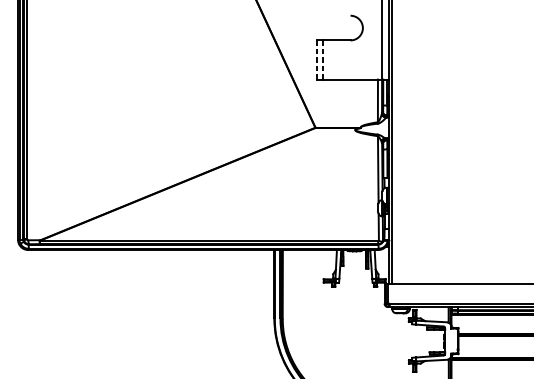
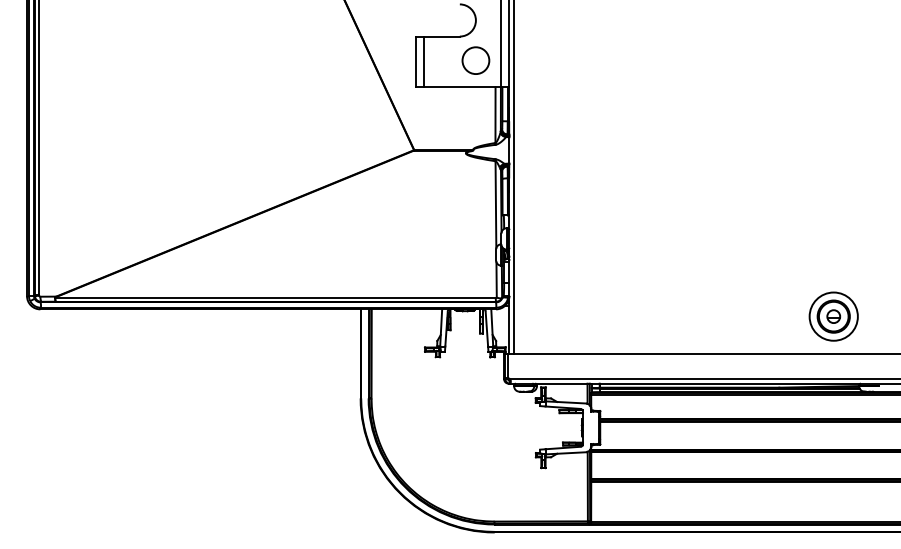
circle: (362, 58) -> (475, 60), added
line: (316, 60) -> (415, 62), dashed -> solid
line: (323, 60) -> (424, 62), dashed -> solid

